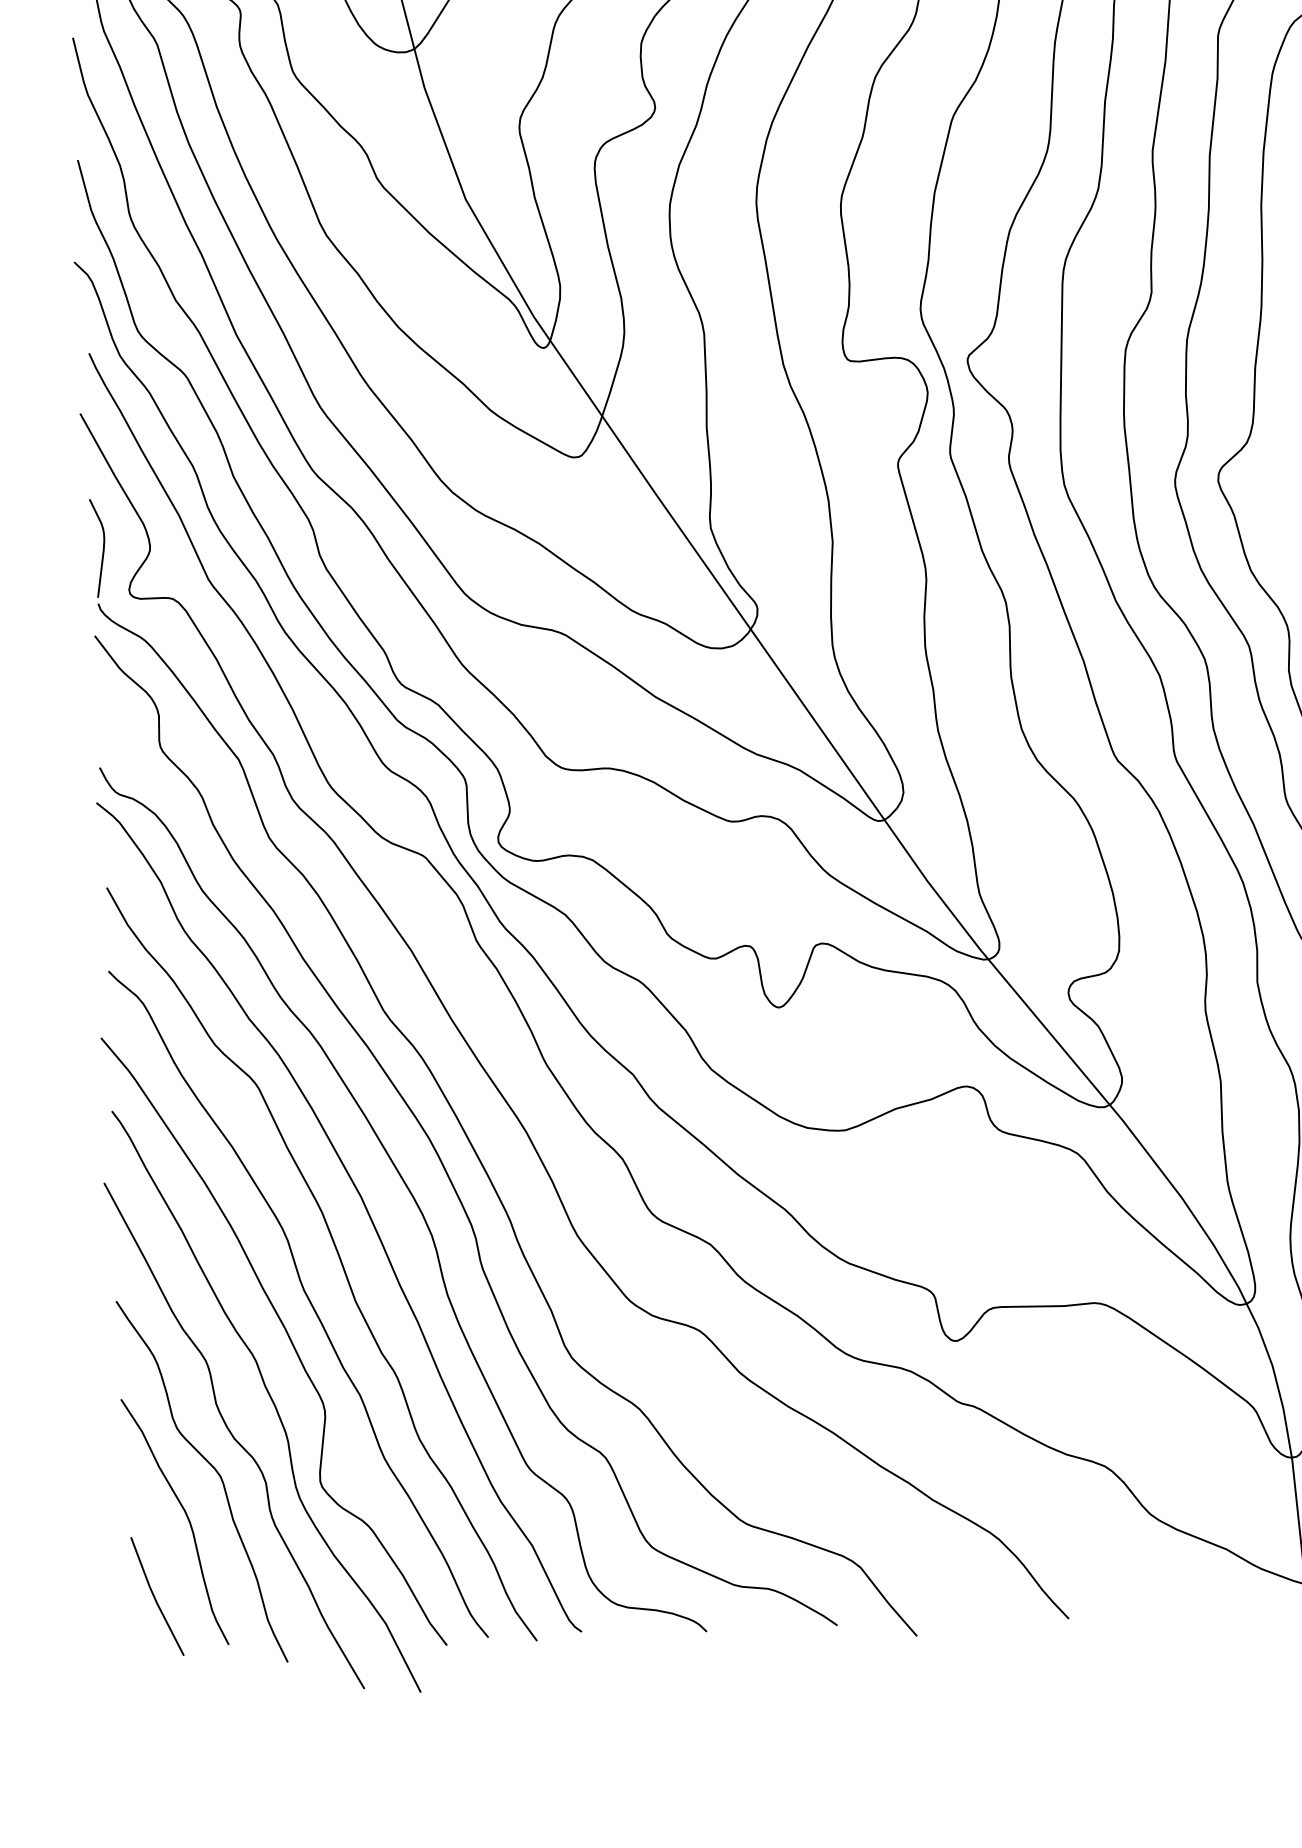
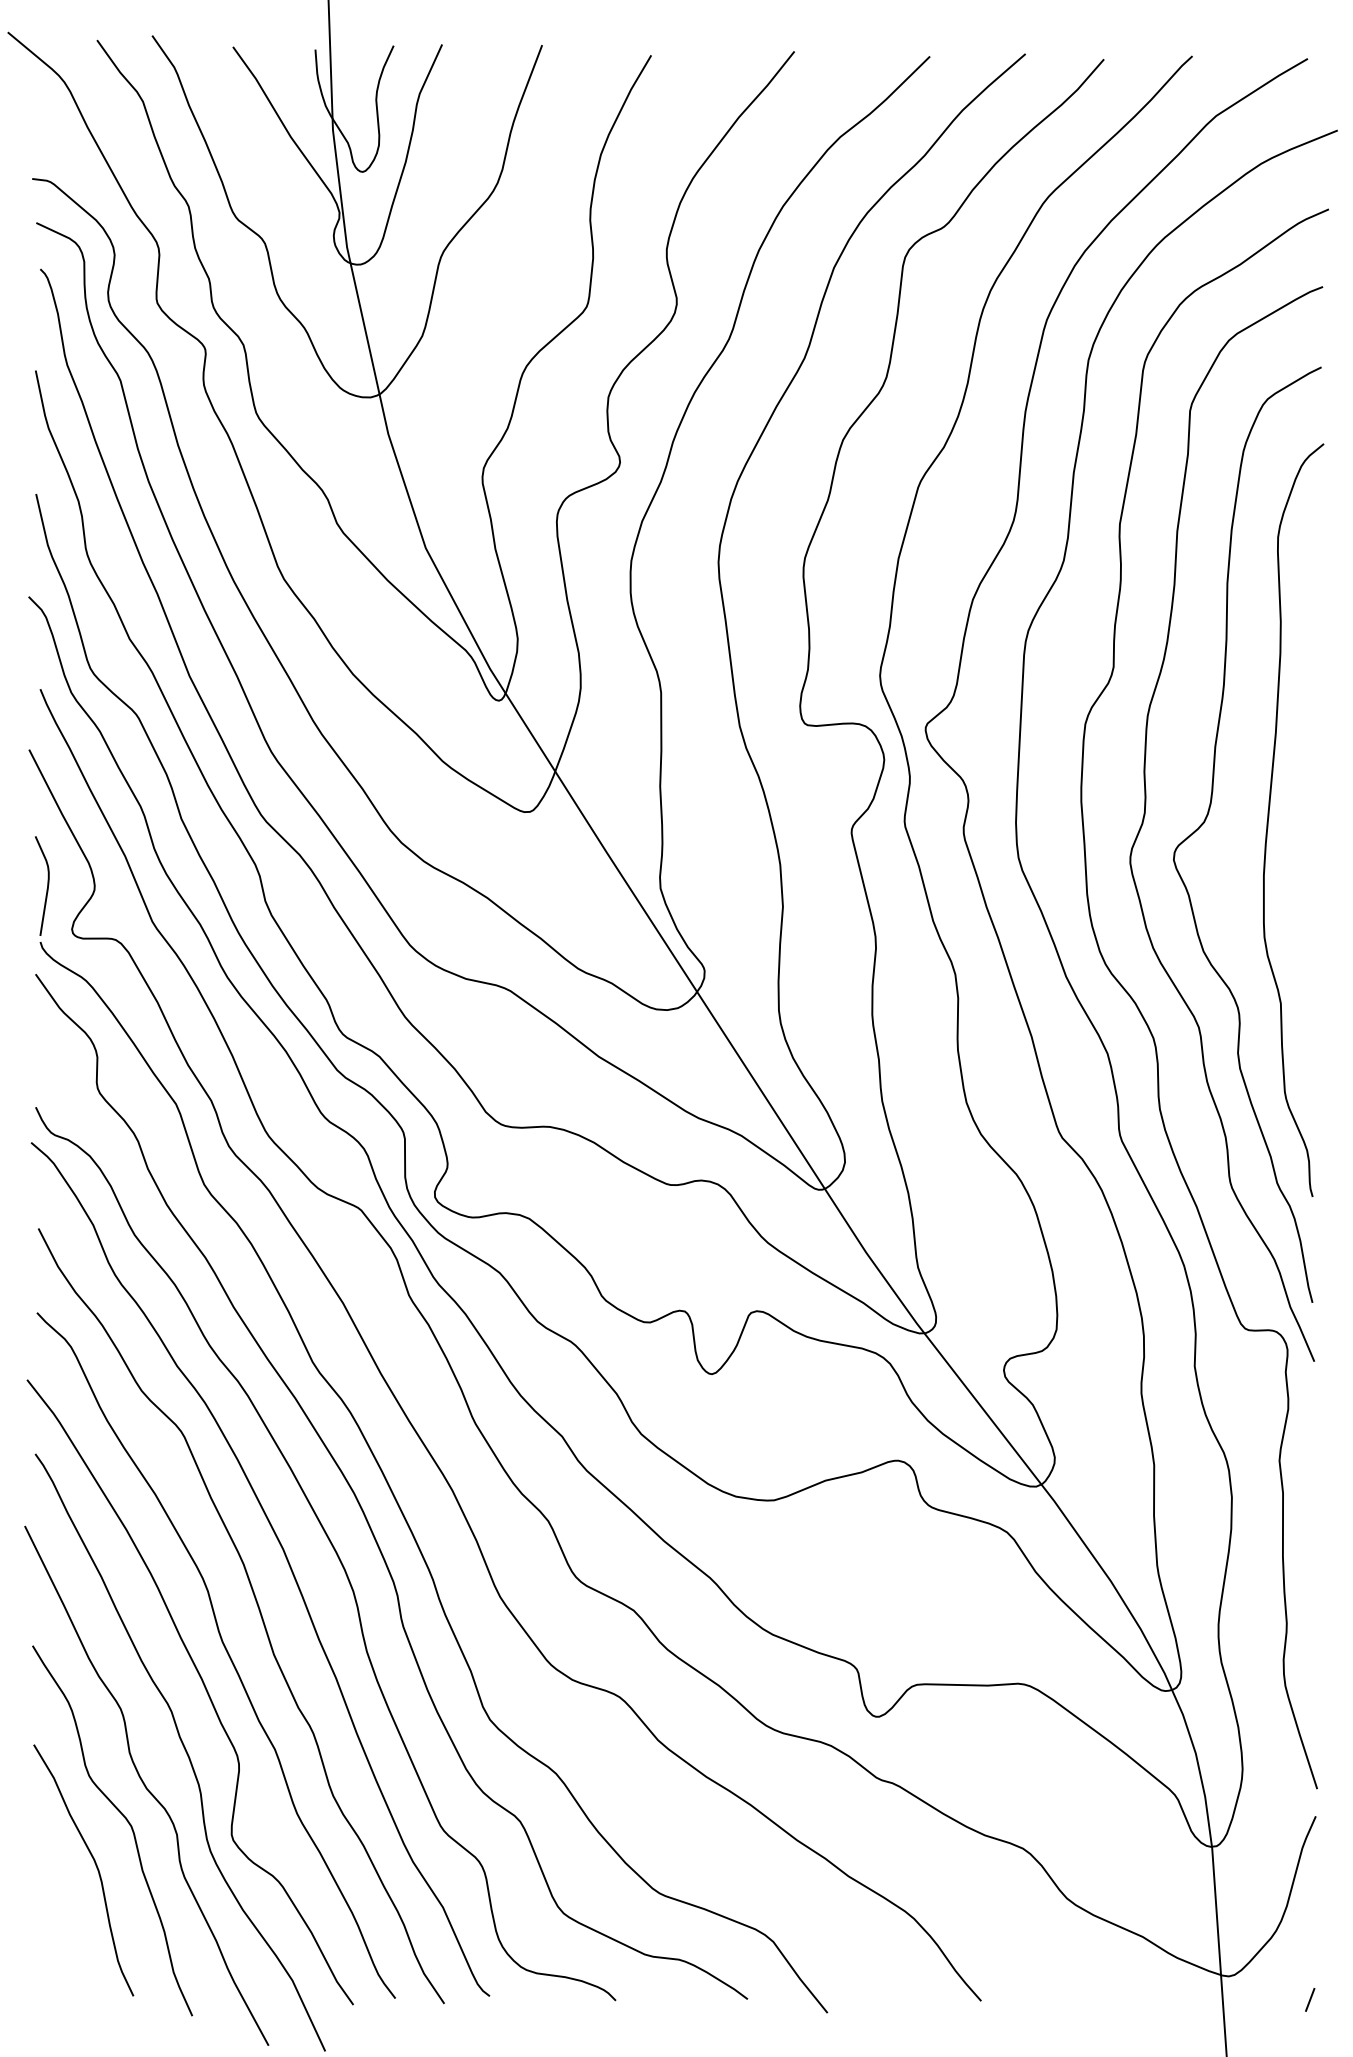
line: (155, 1597) -> (61, 1945), removed

